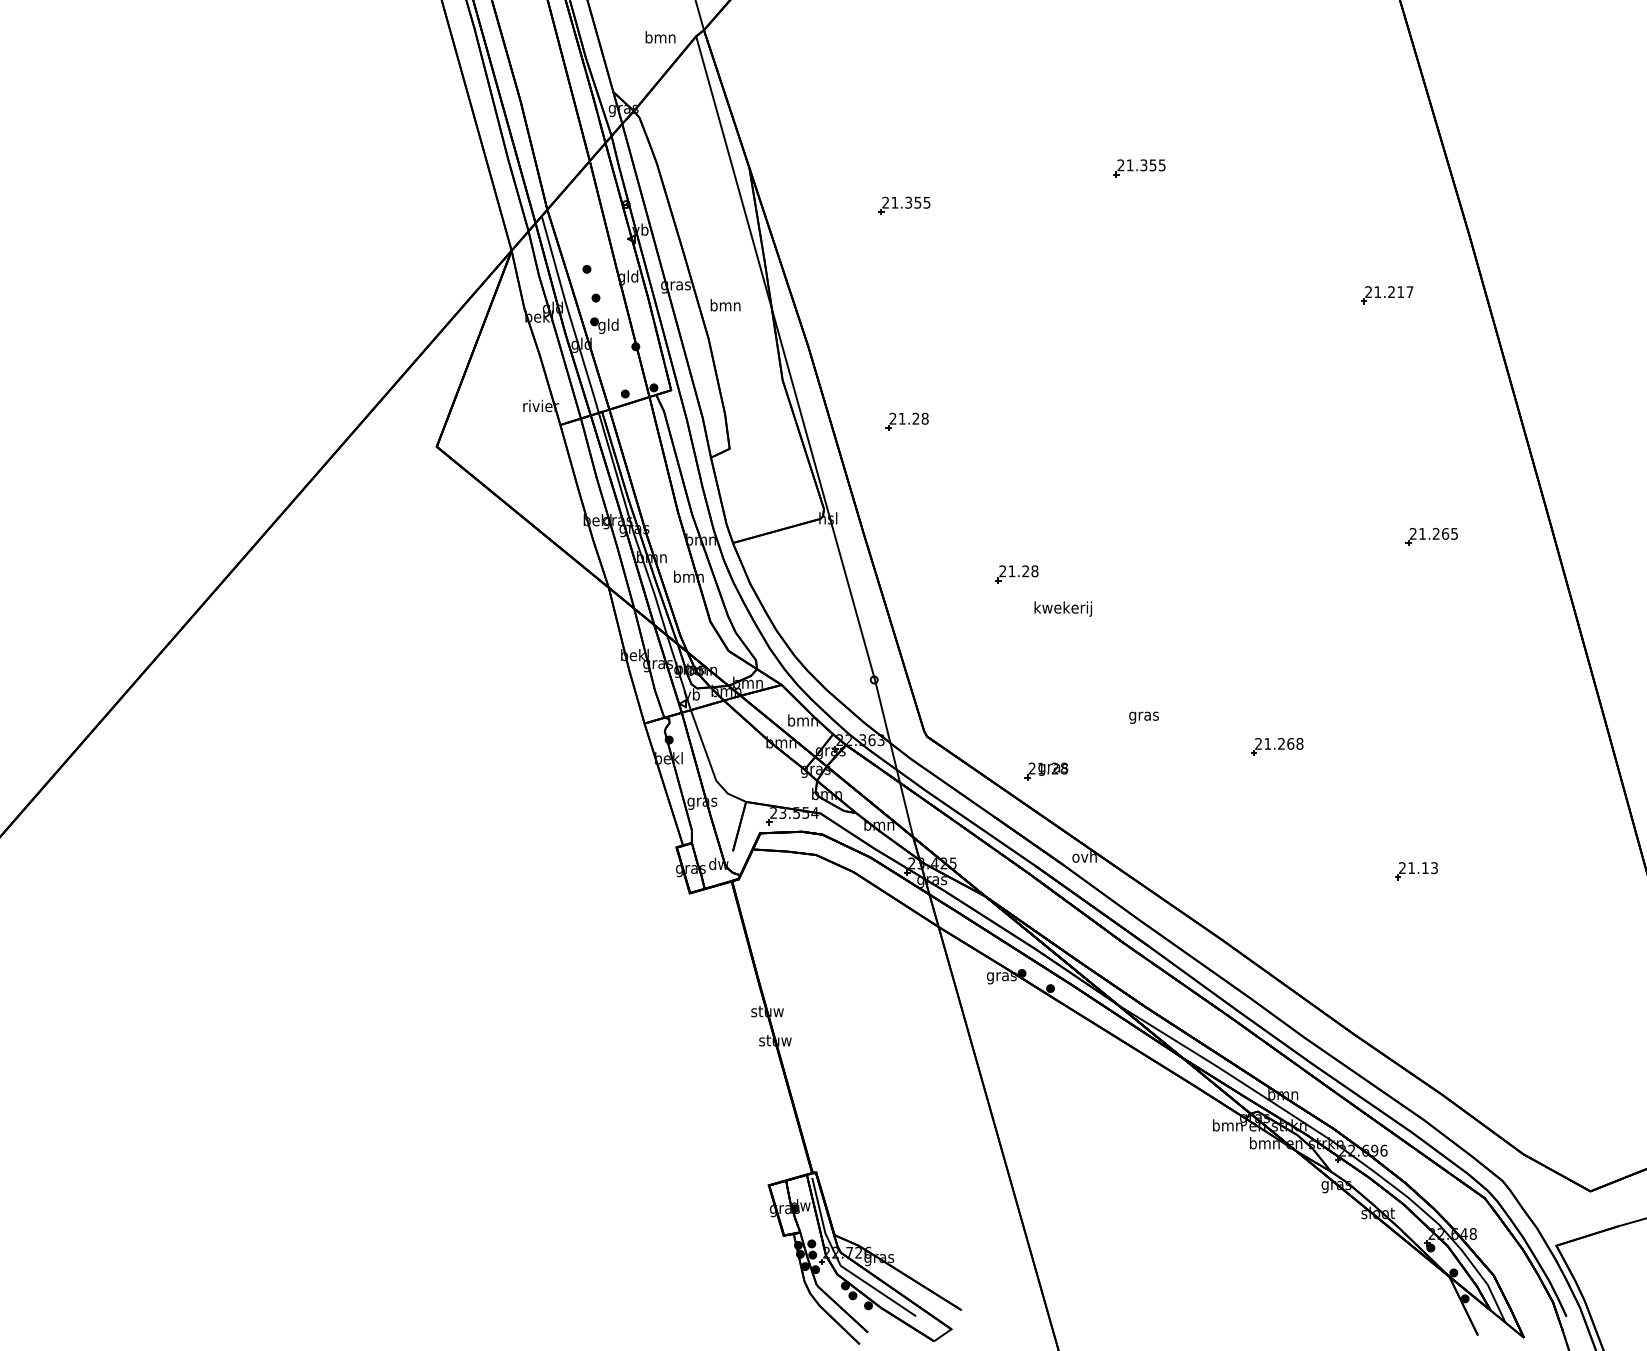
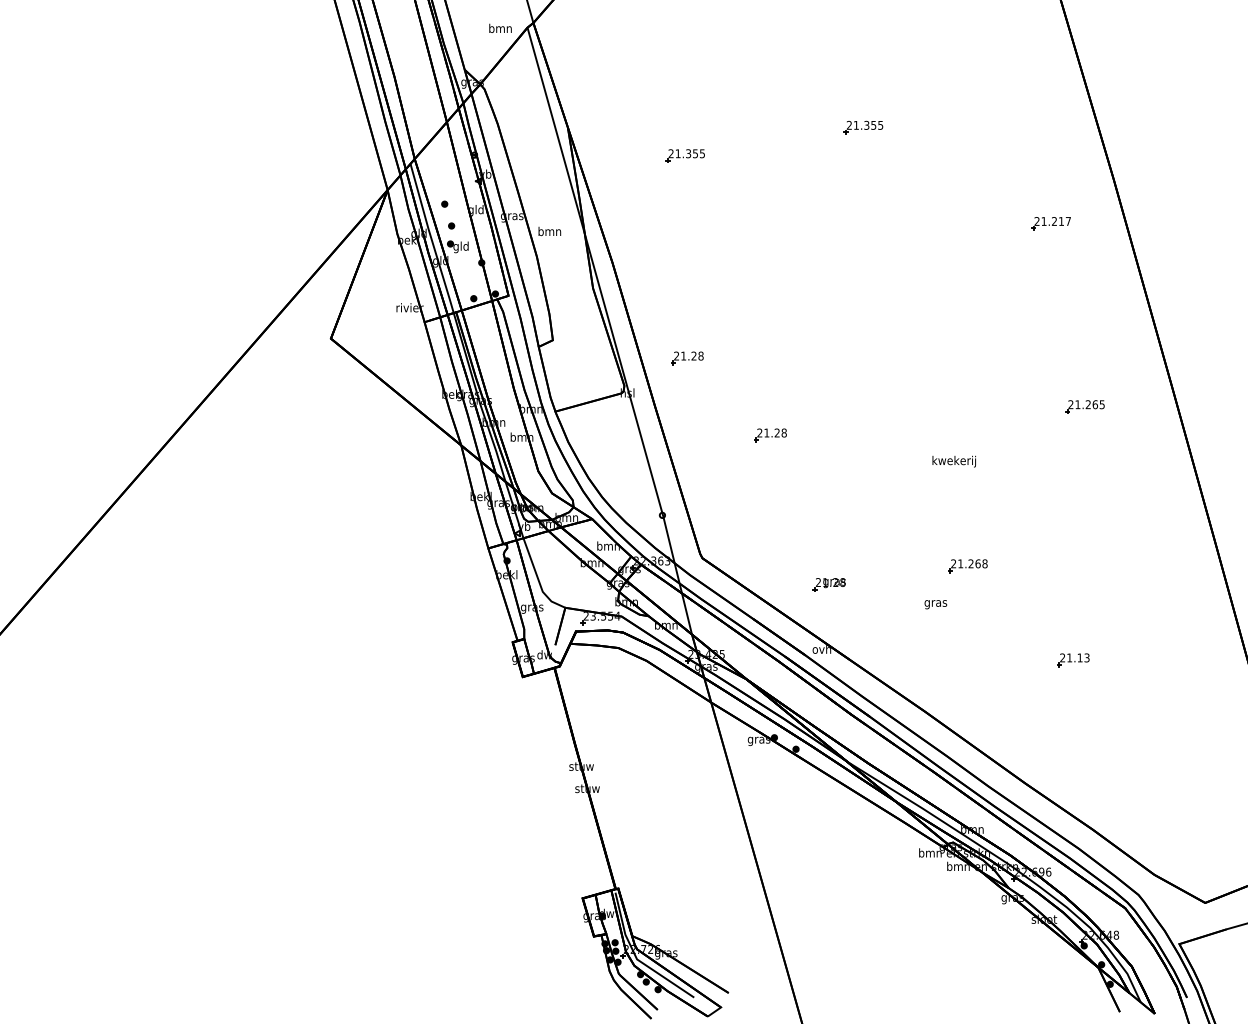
part: (906, 421) -> (686, 358), moved
text: (1062, 608) -> (953, 461), moved
text: (1143, 717) -> (935, 604), moved
part: (1046, 771) -> (829, 584), moved

